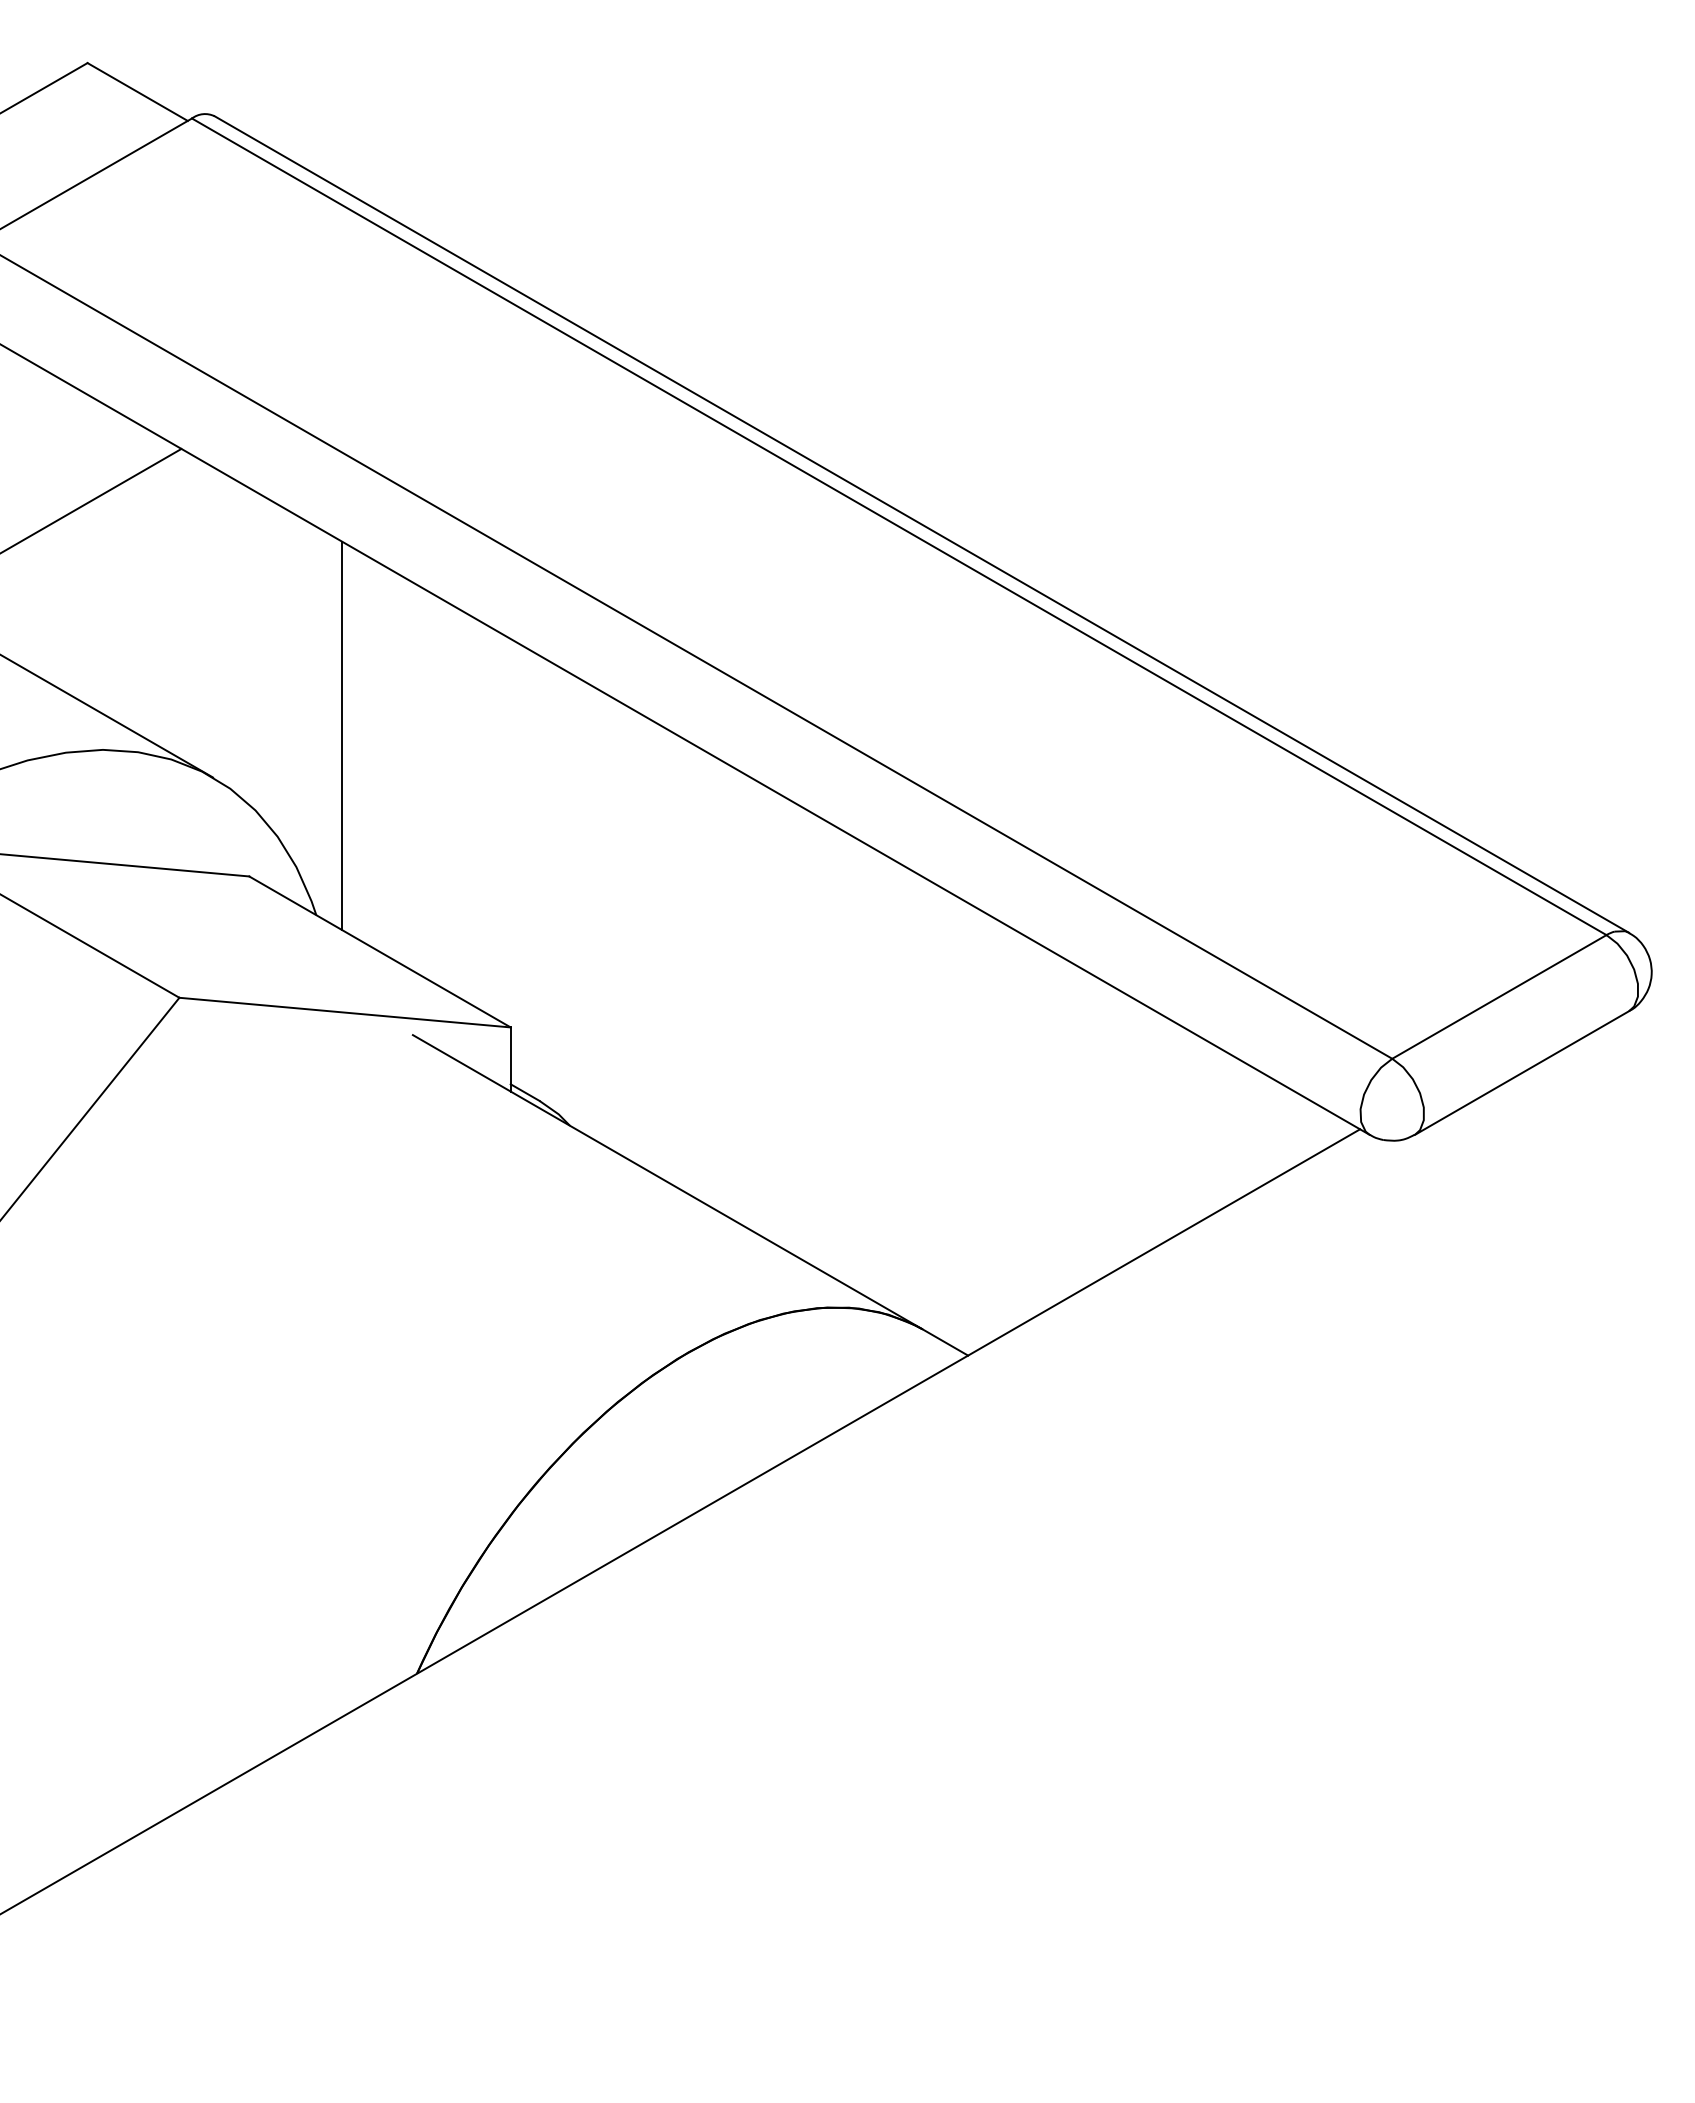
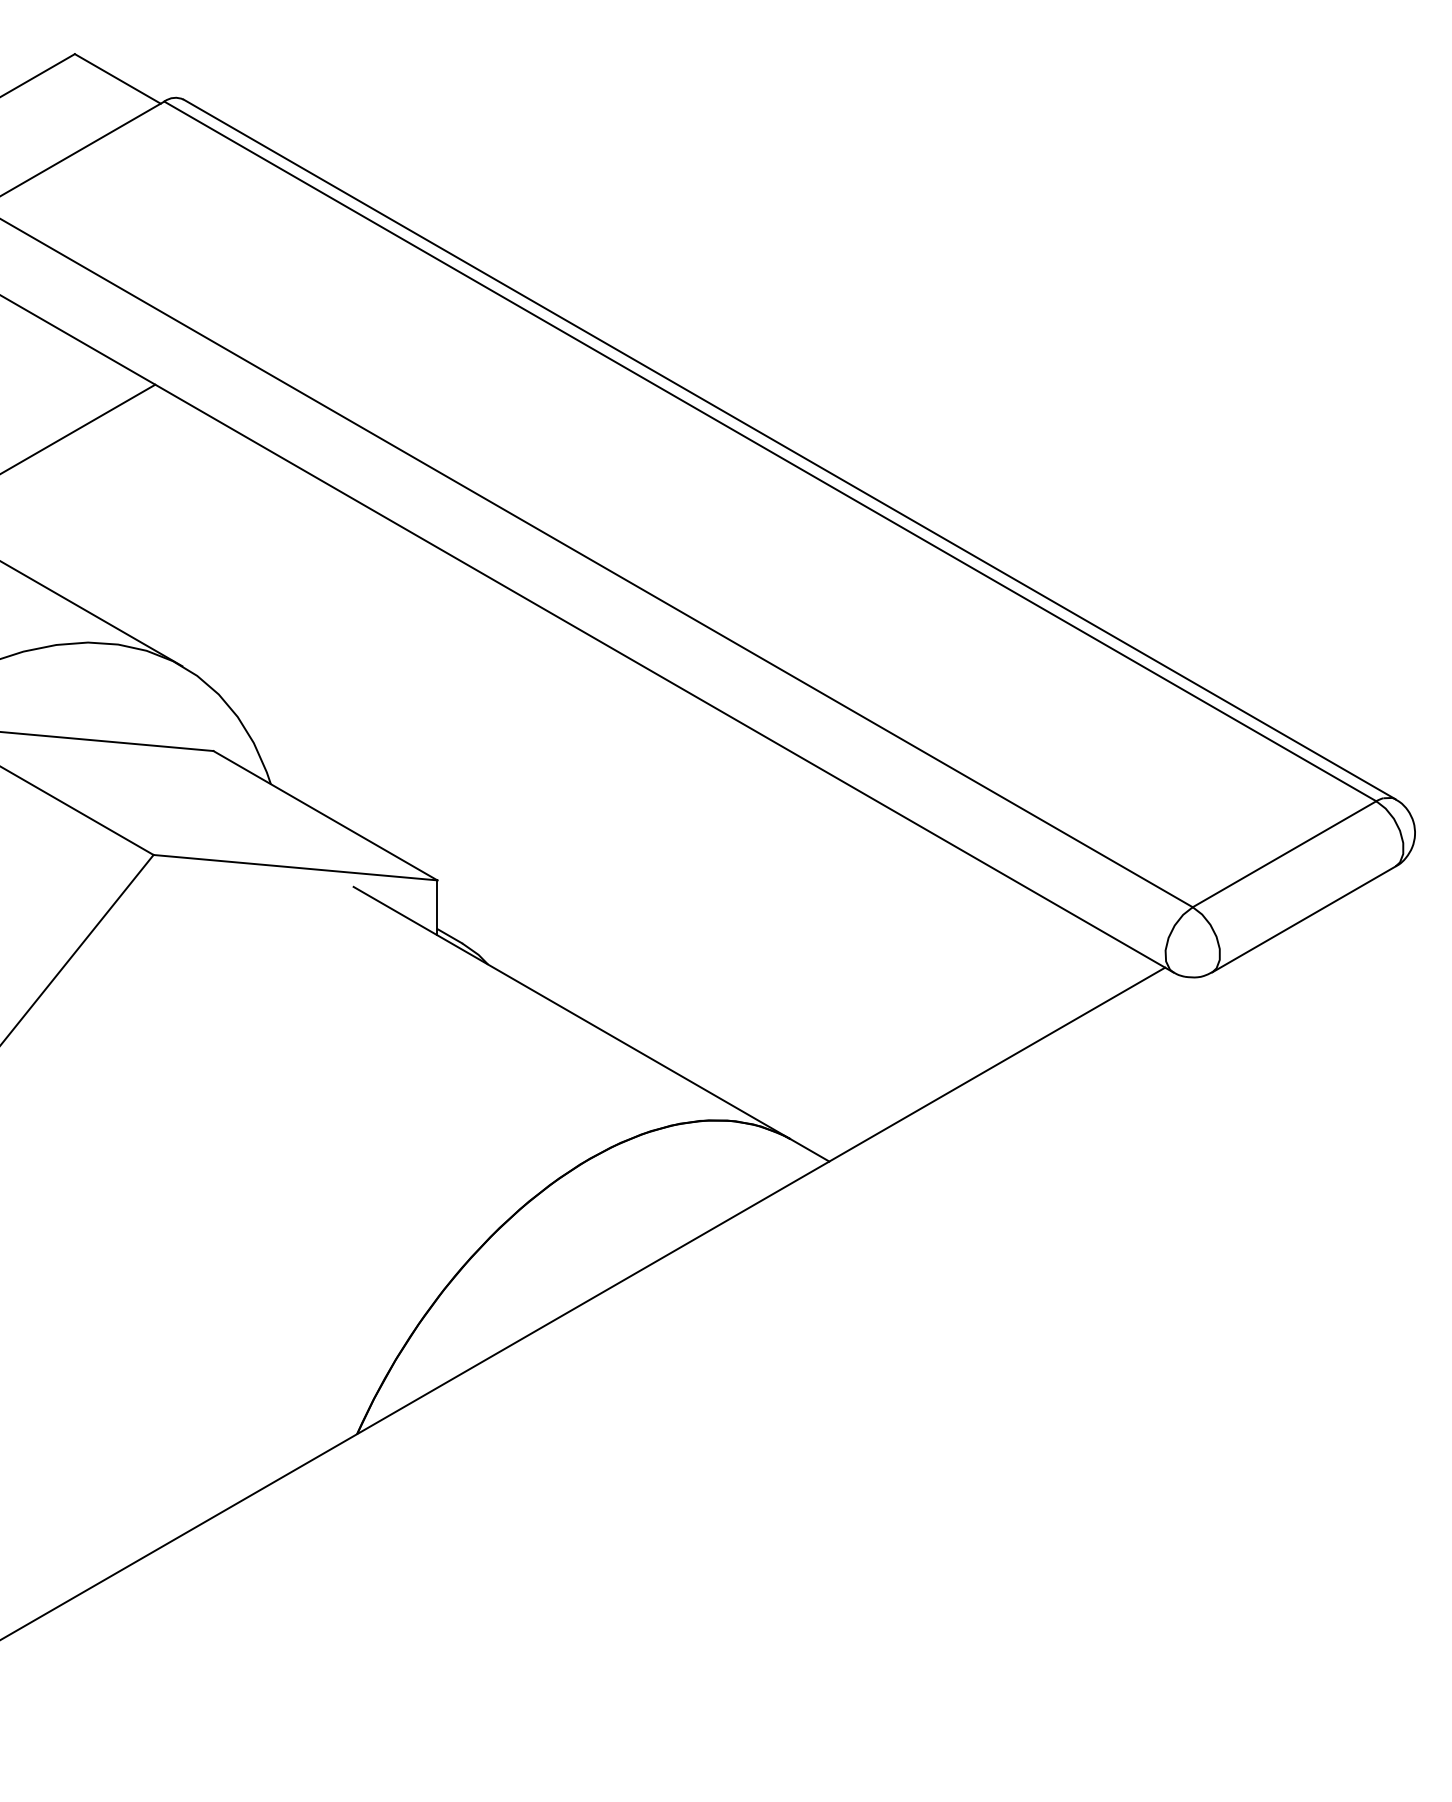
line: (342, 735) -> (293, 630), removed

